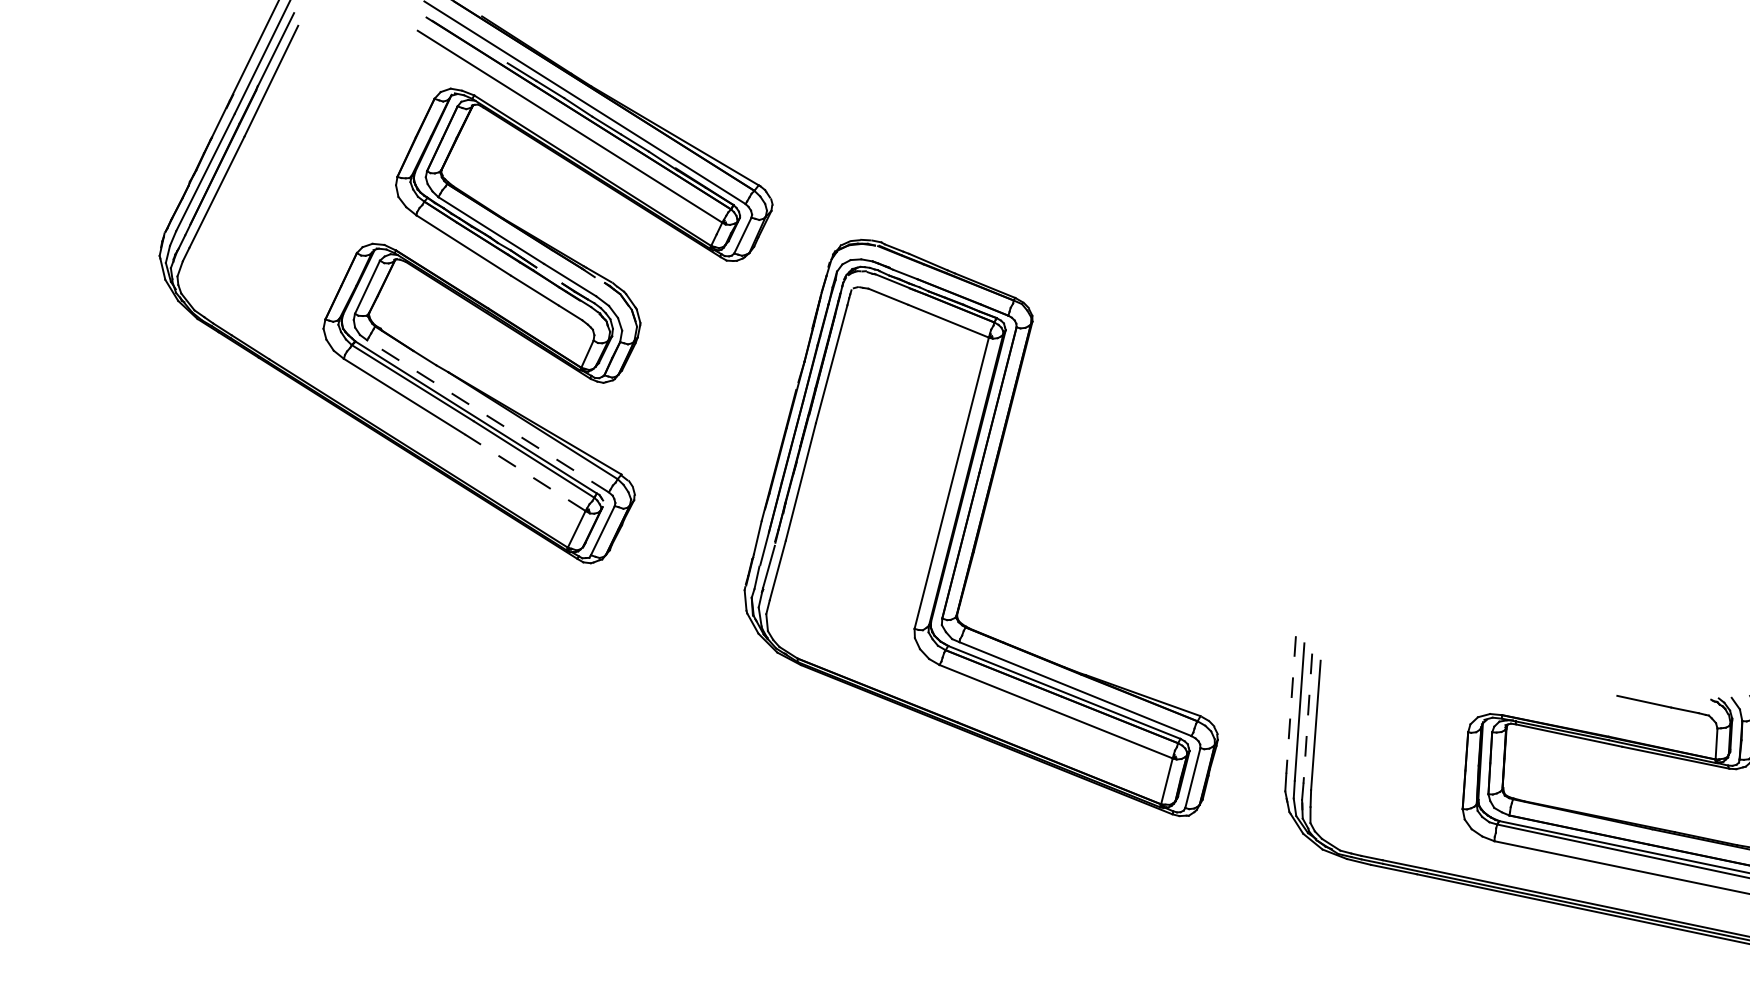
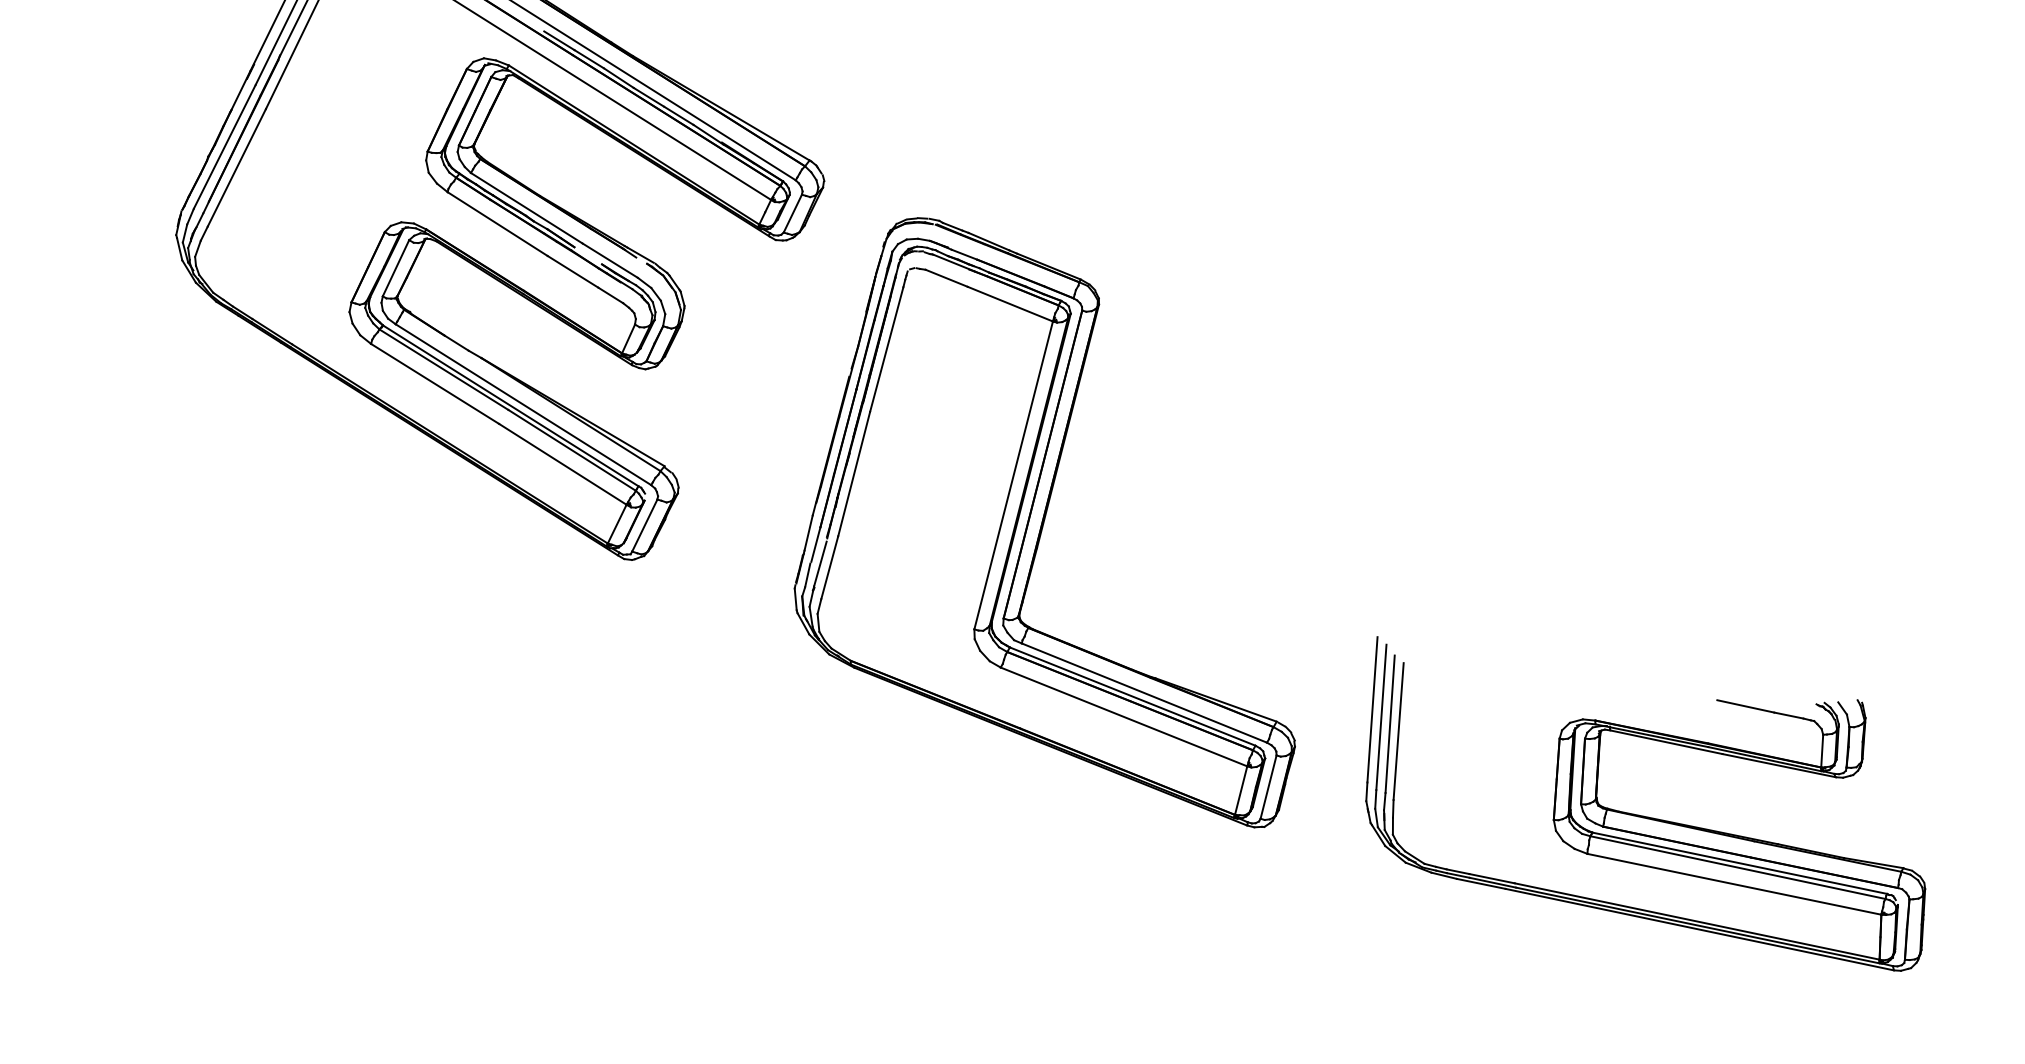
line: (488, 416) -> (523, 404), dashed -> solid
line: (524, 472) -> (562, 464), dashed -> solid
line: (1291, 704) -> (1372, 709), dashed -> solid
line: (1308, 718) -> (1390, 724), dashed -> solid

